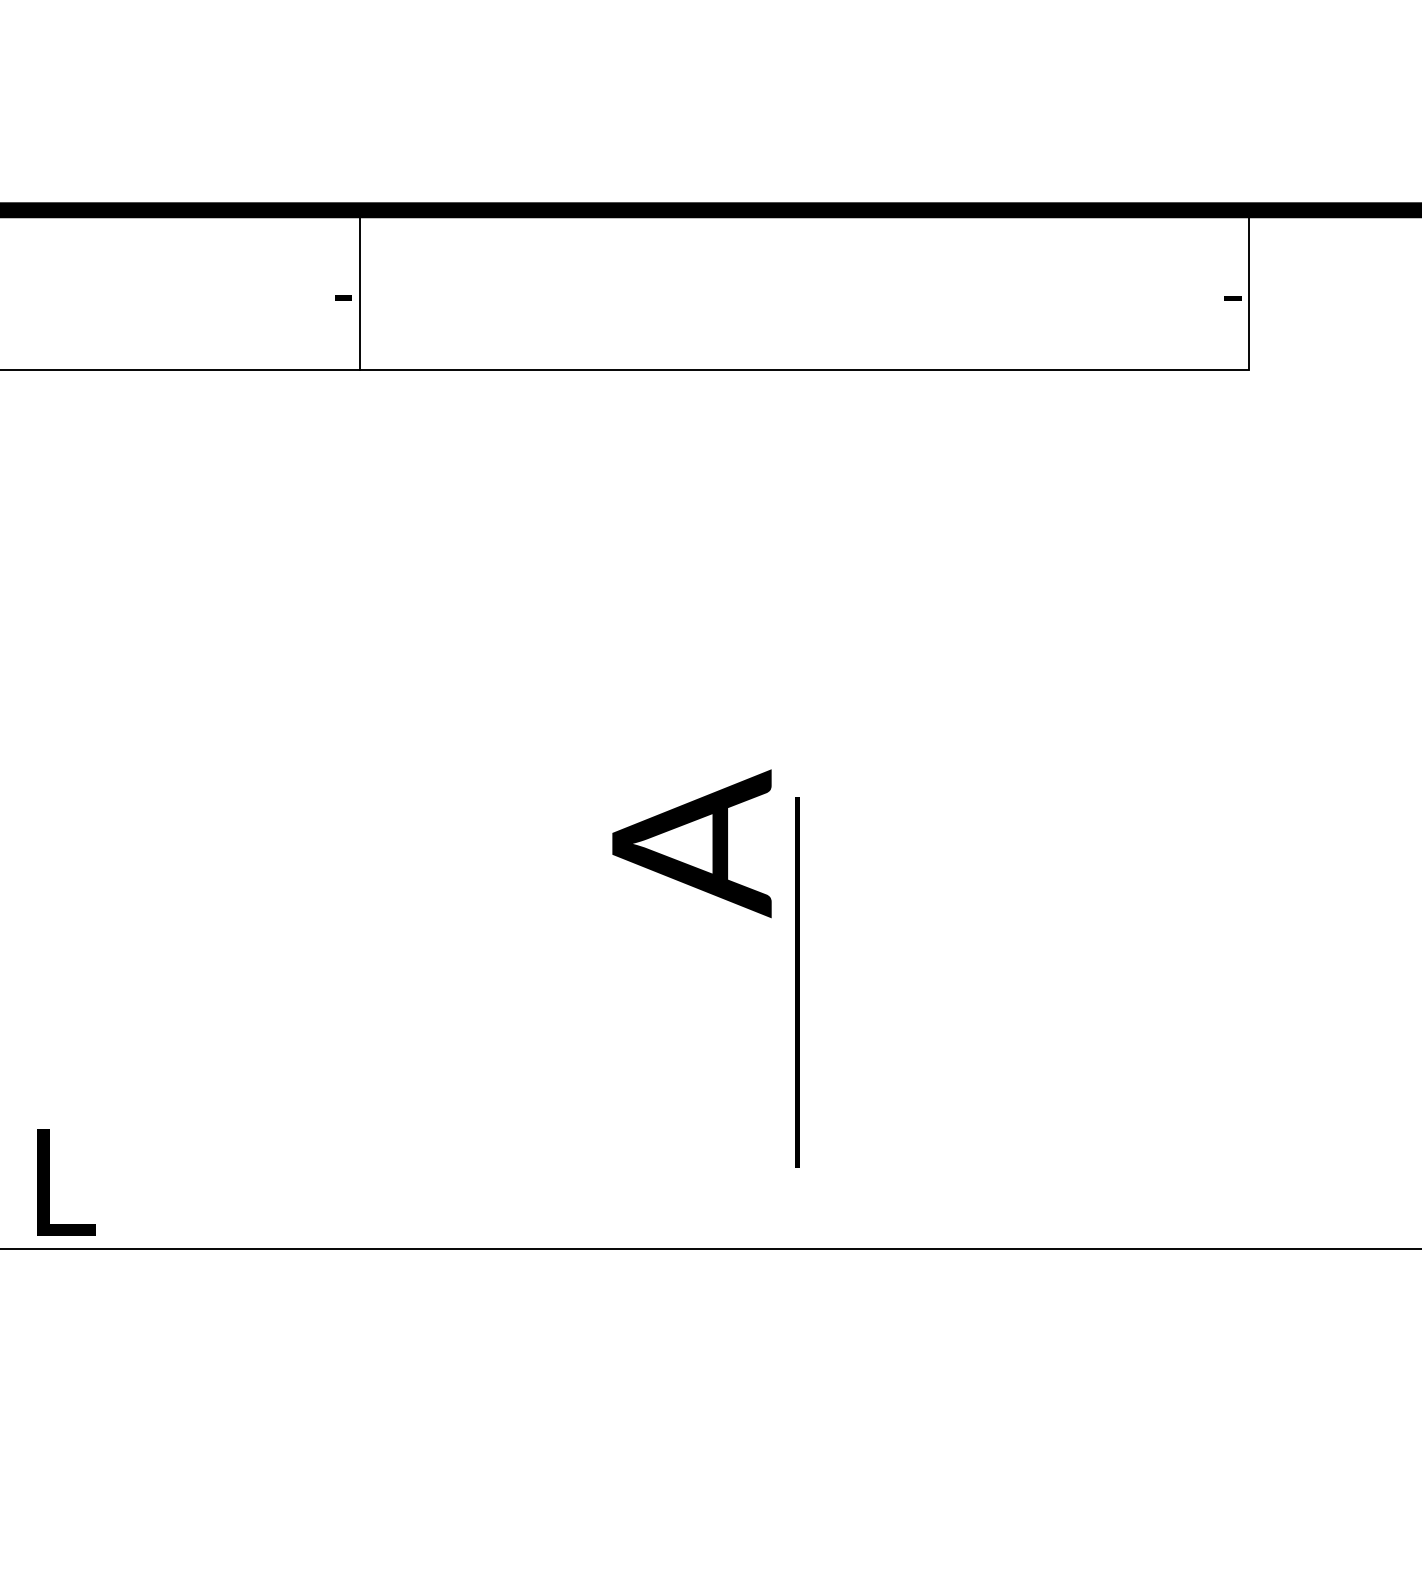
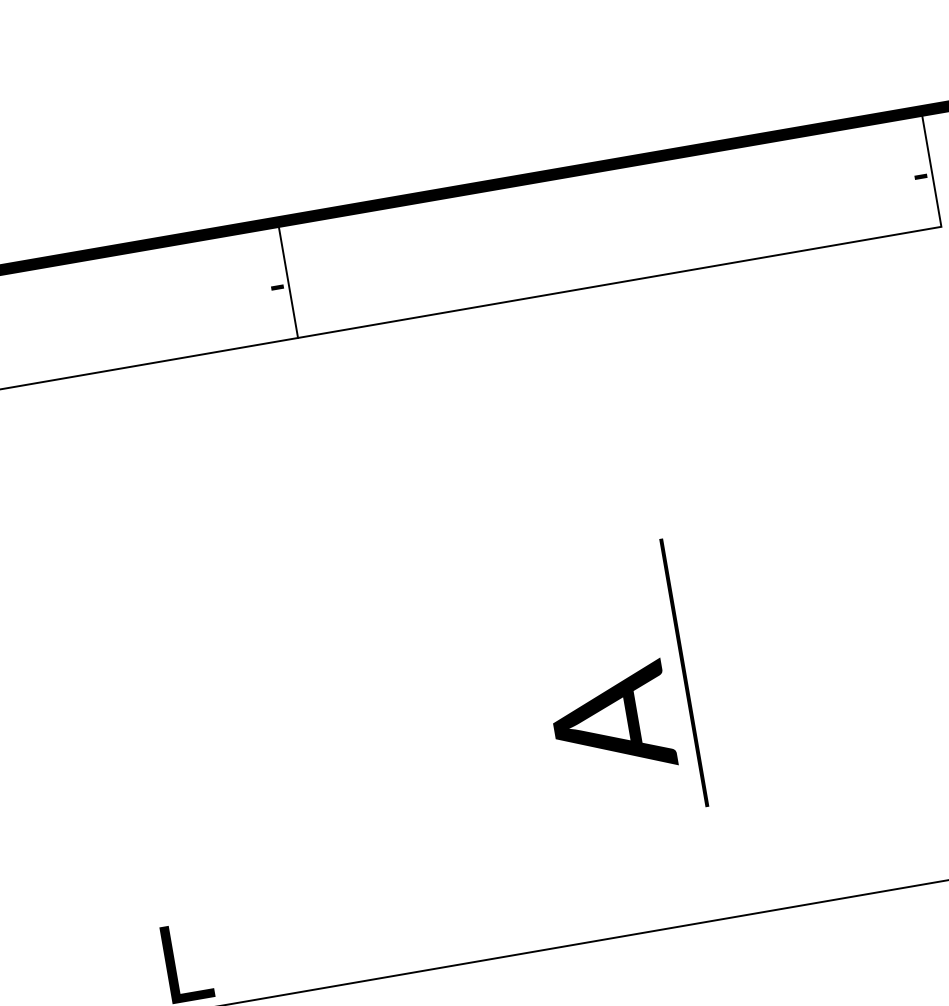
text: (691, 843) -> (611, 721), moved
line: (797, 982) -> (684, 672), moved

